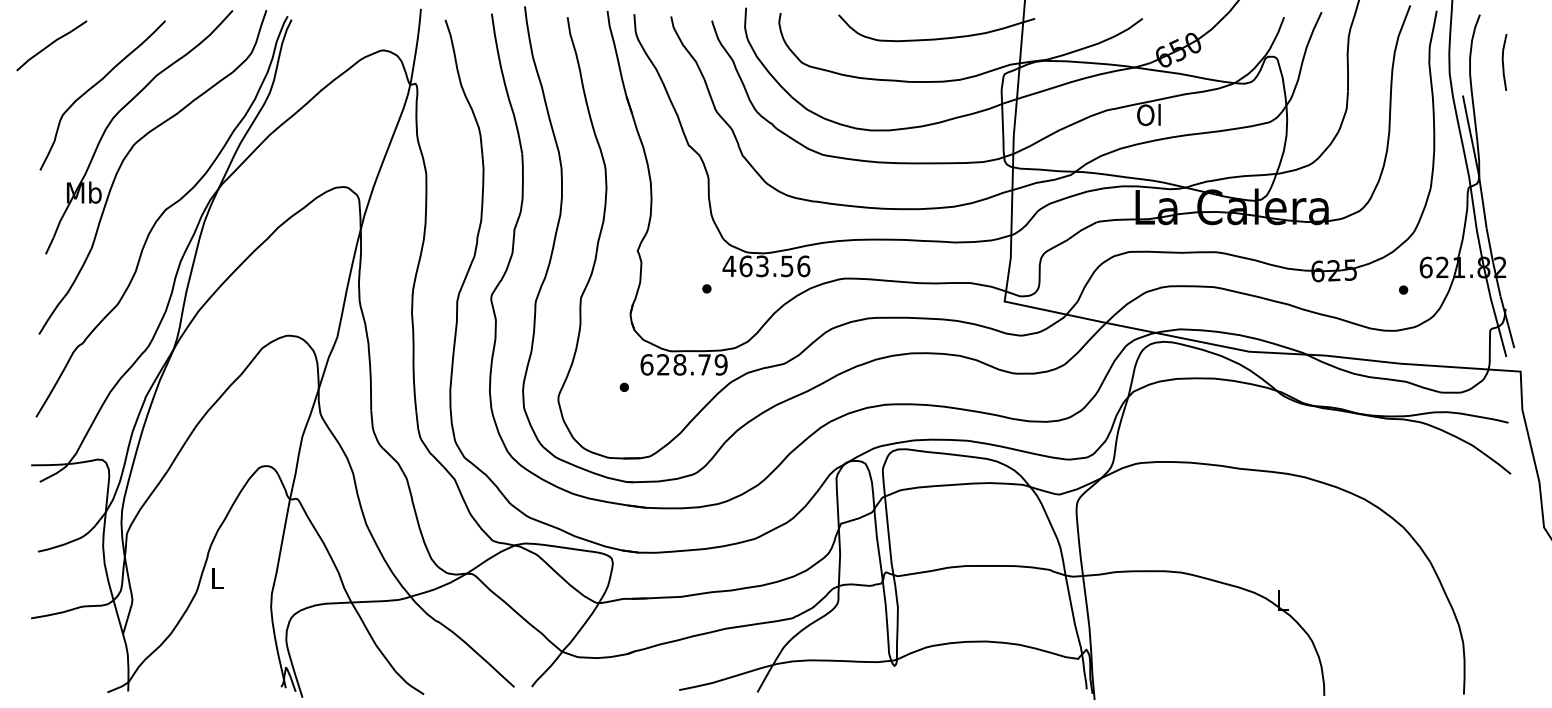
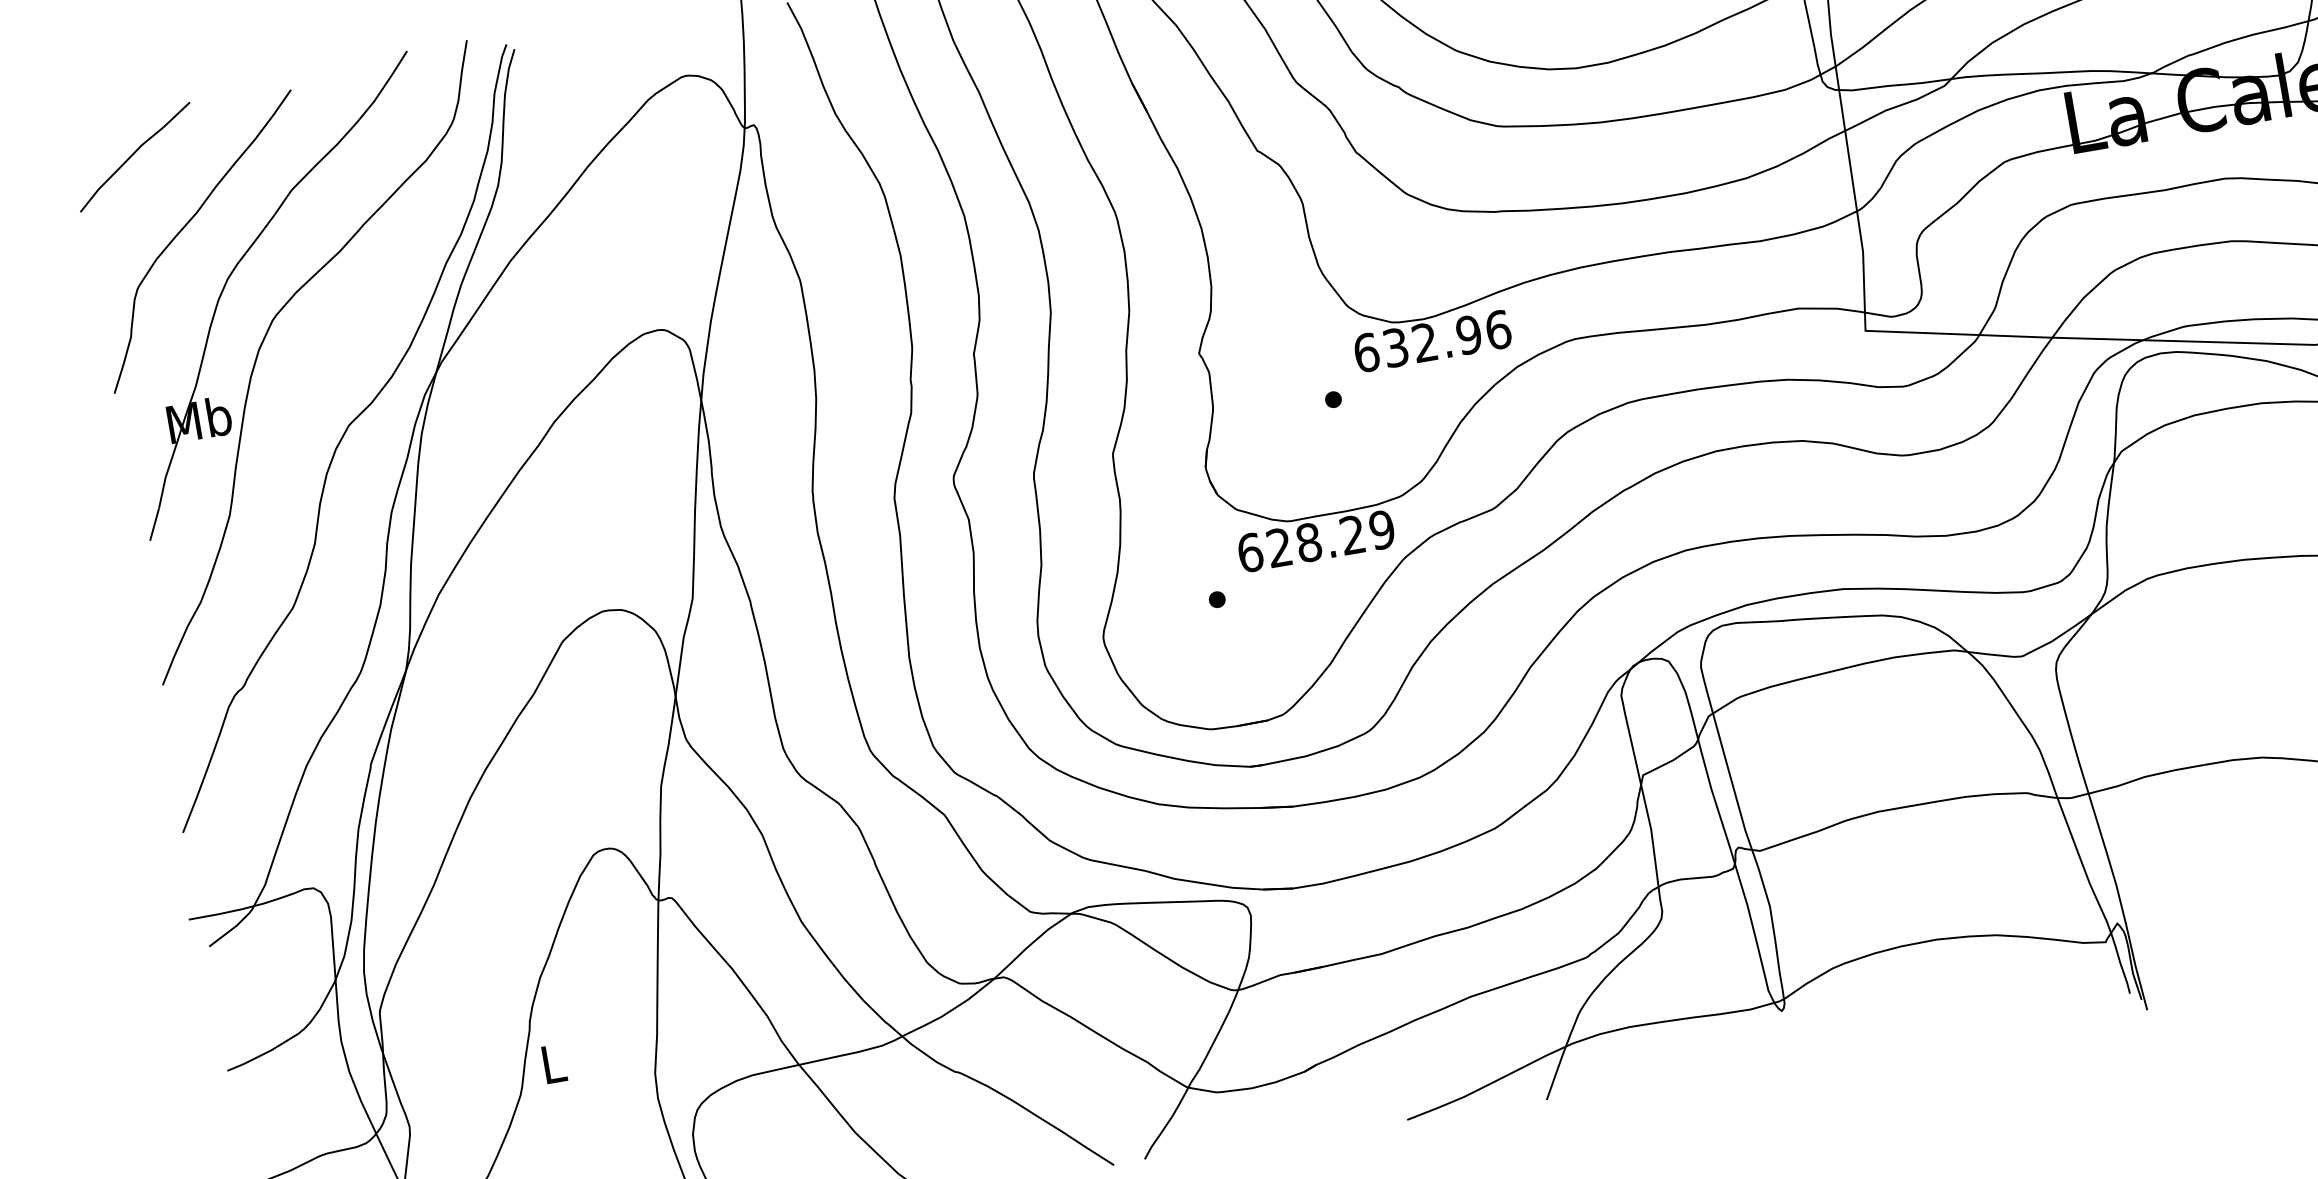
curve: (51, 44) -> (134, 154), moved
text: (757, 266) -> (1416, 344), 463.56 -> 632.96
text: (704, 364) -> (1352, 534), 628.79 -> 628.29

